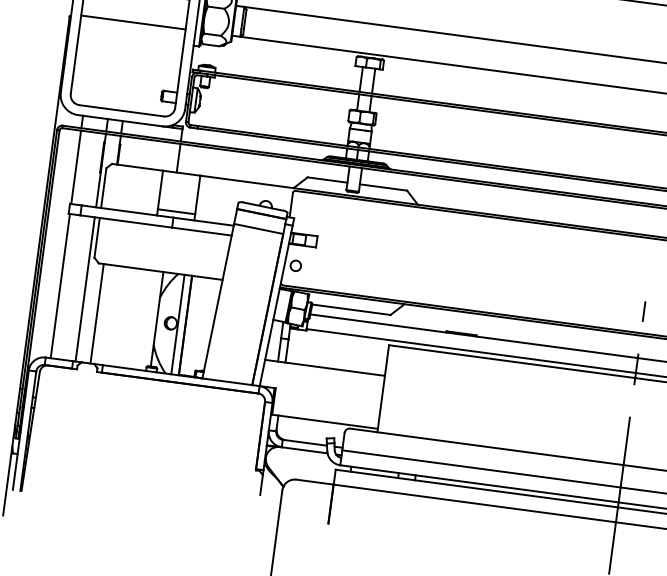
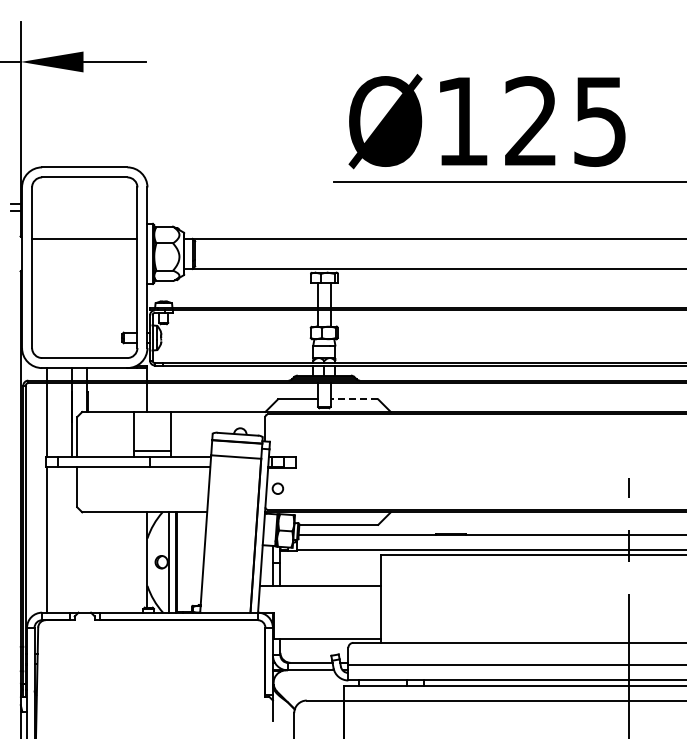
line: (133, 21) -> (84, 268), removed
line: (383, 187) -> (354, 399), solid -> dashed
line: (85, 289) -> (72, 539), removed
line: (97, 313) -> (87, 562), removed

